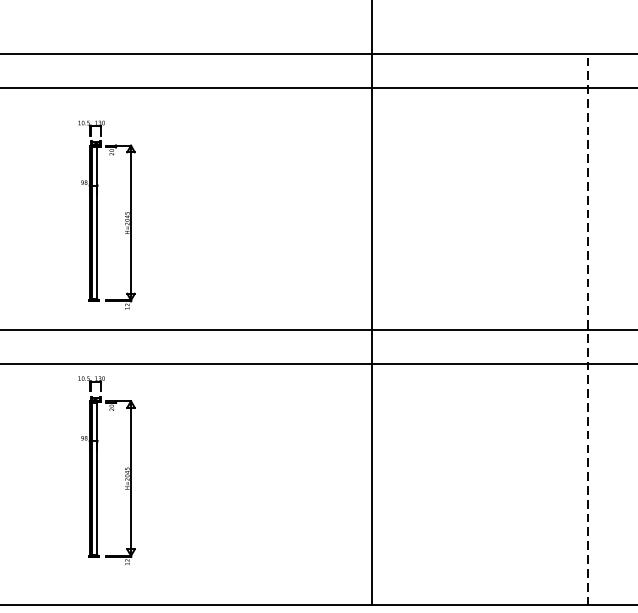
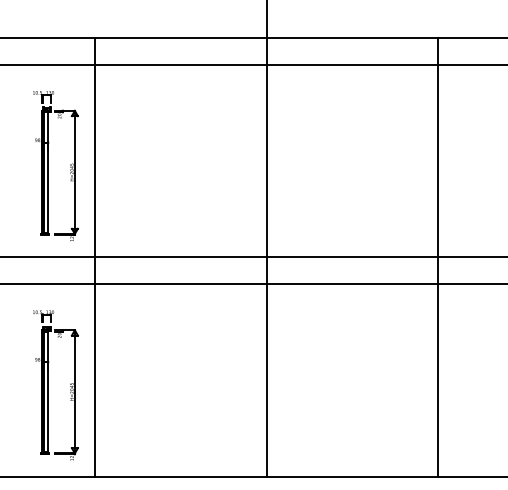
line: (156, 328) -> (95, 256), added
line: (587, 328) -> (438, 256), dashed -> solid
part: (97, 470) -> (48, 385), moved

